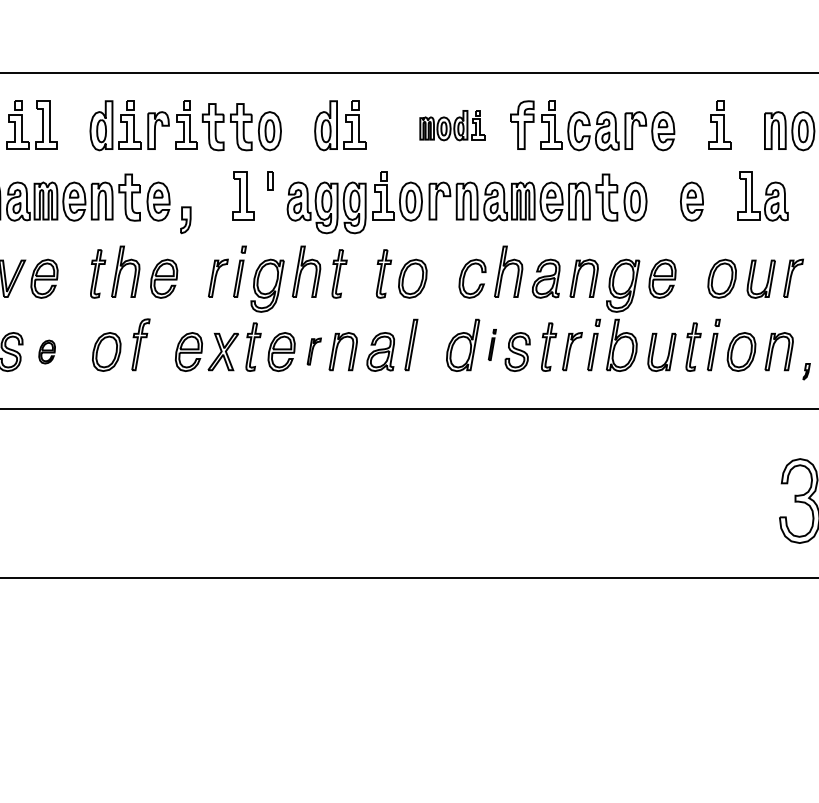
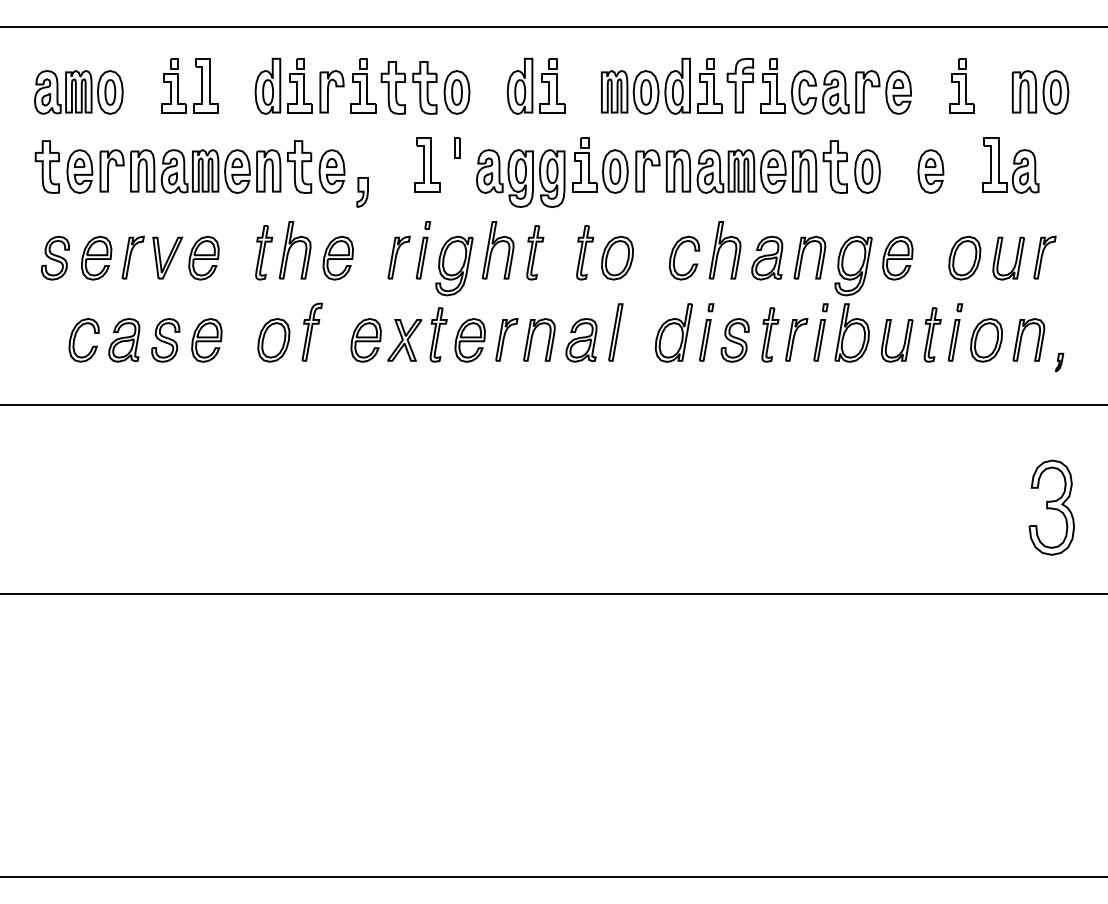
part: (452, 124) -> (661, 85), size x1.67
part: (492, 344) -> (706, 332), size x1.67
part: (313, 351) -> (506, 339), size x1.43
part: (46, 352) -> (206, 340), size x1.67

